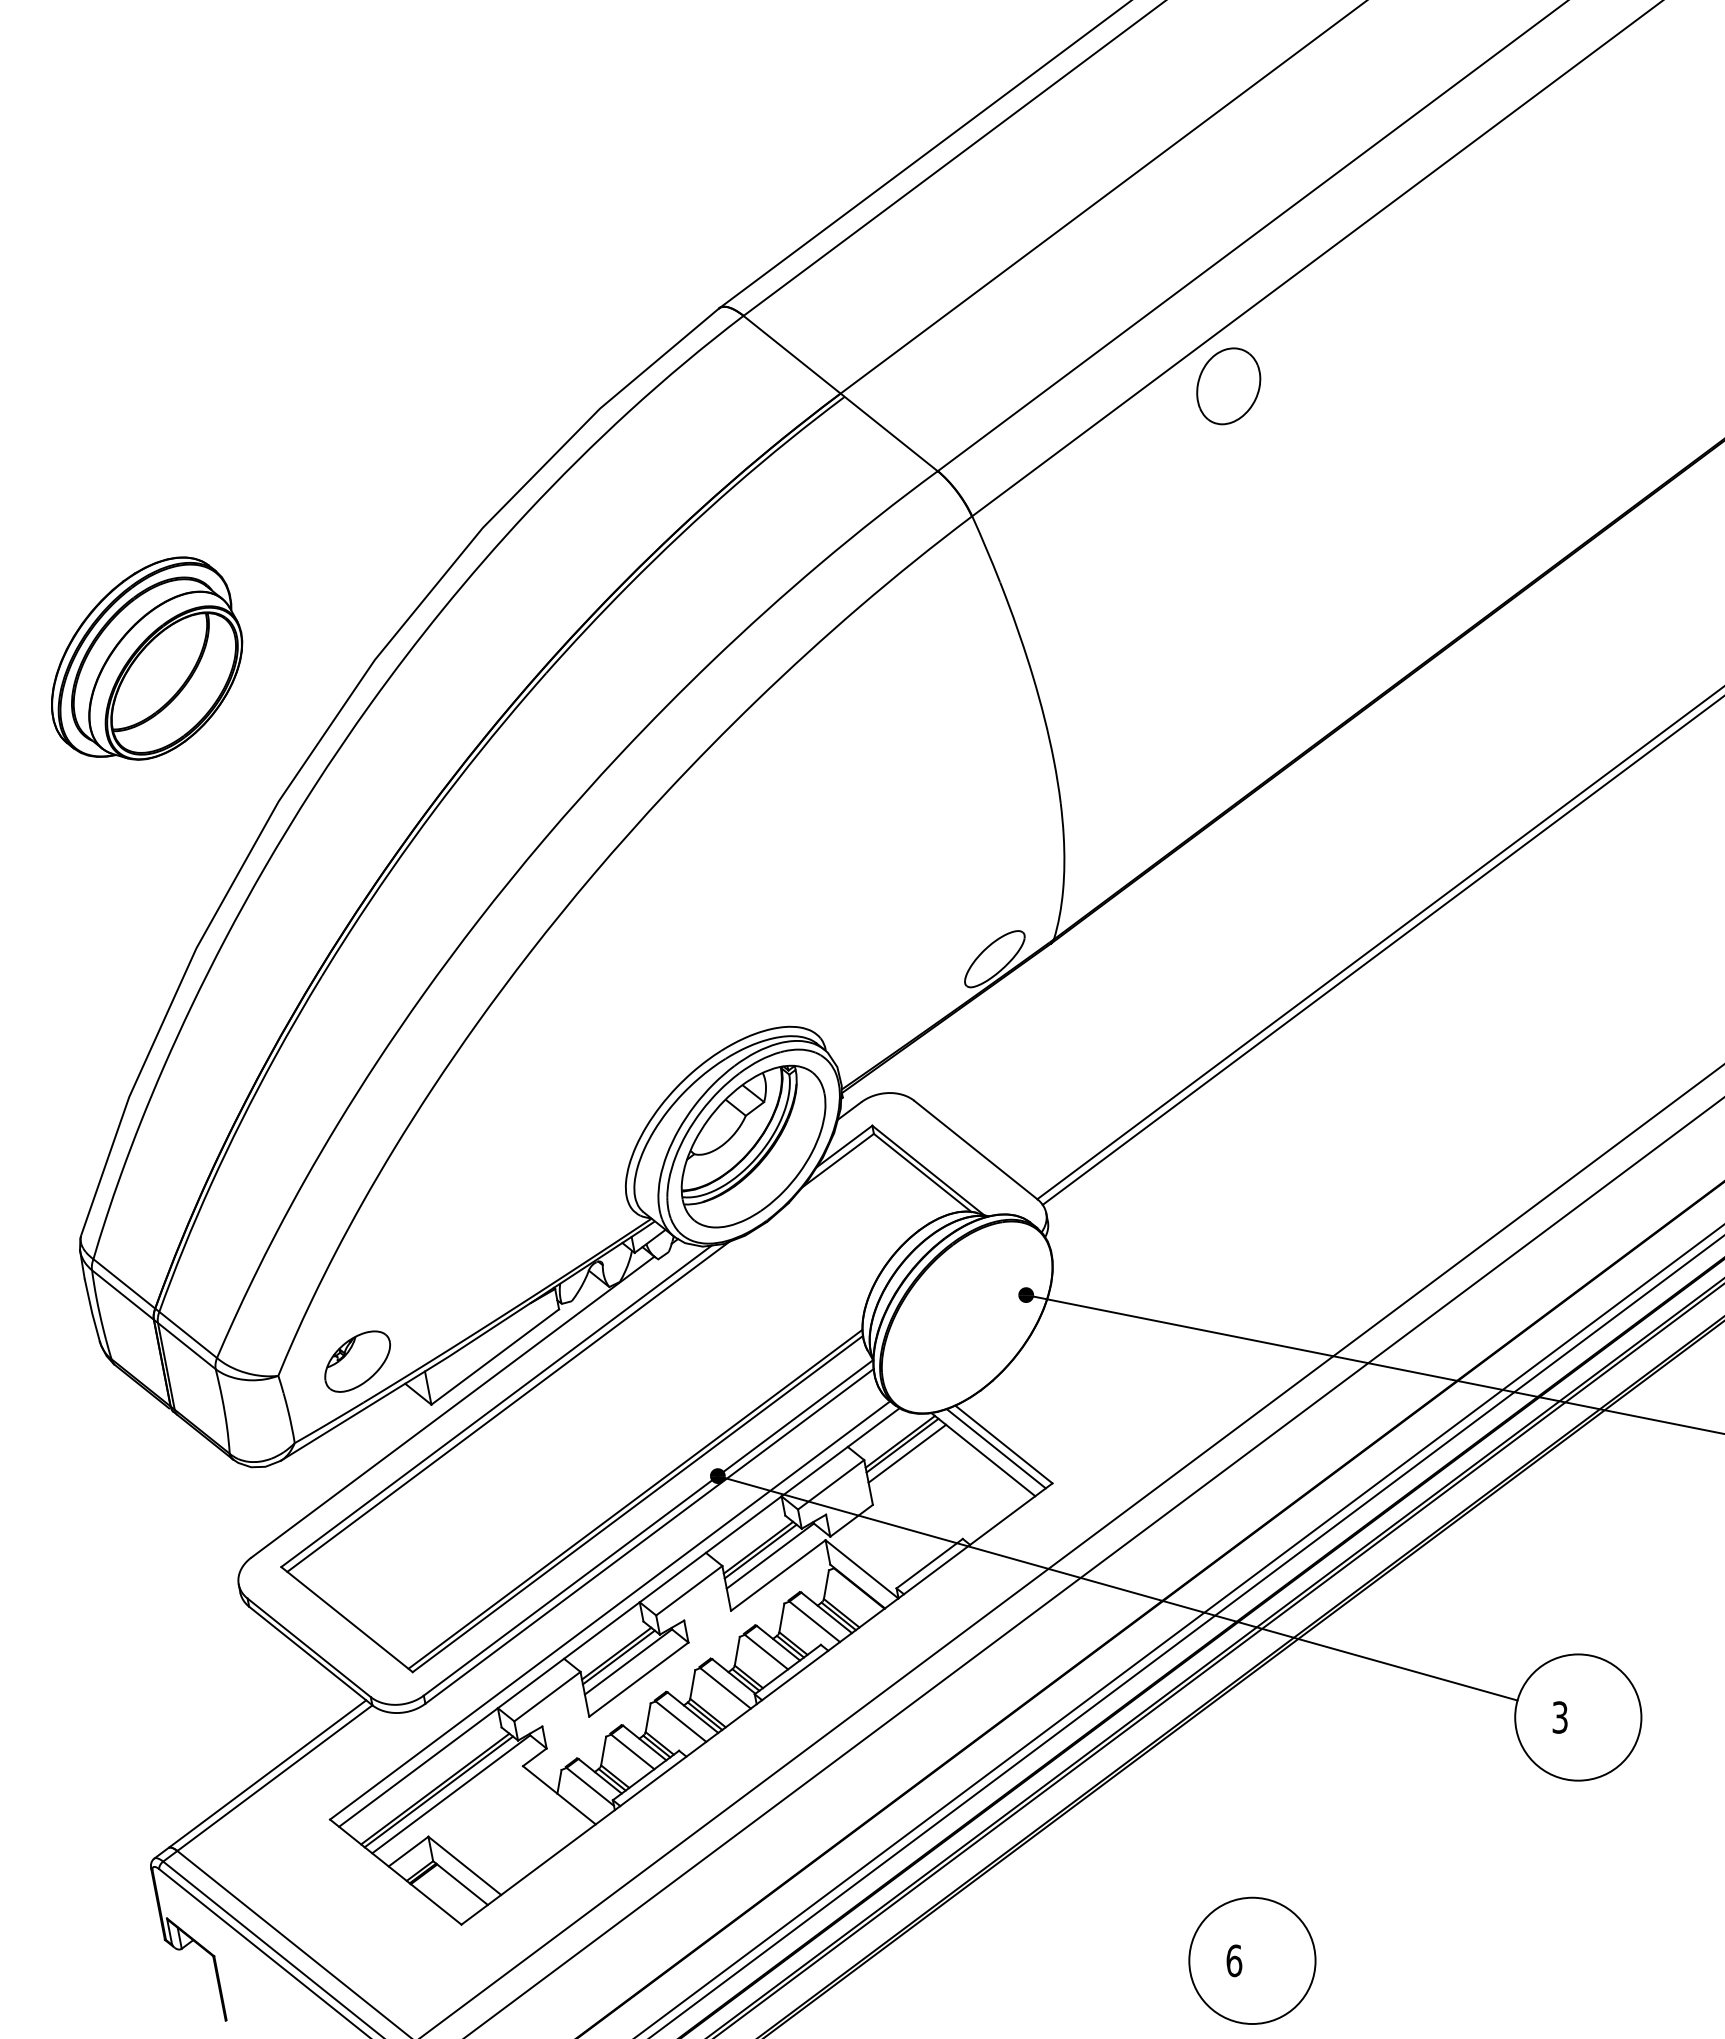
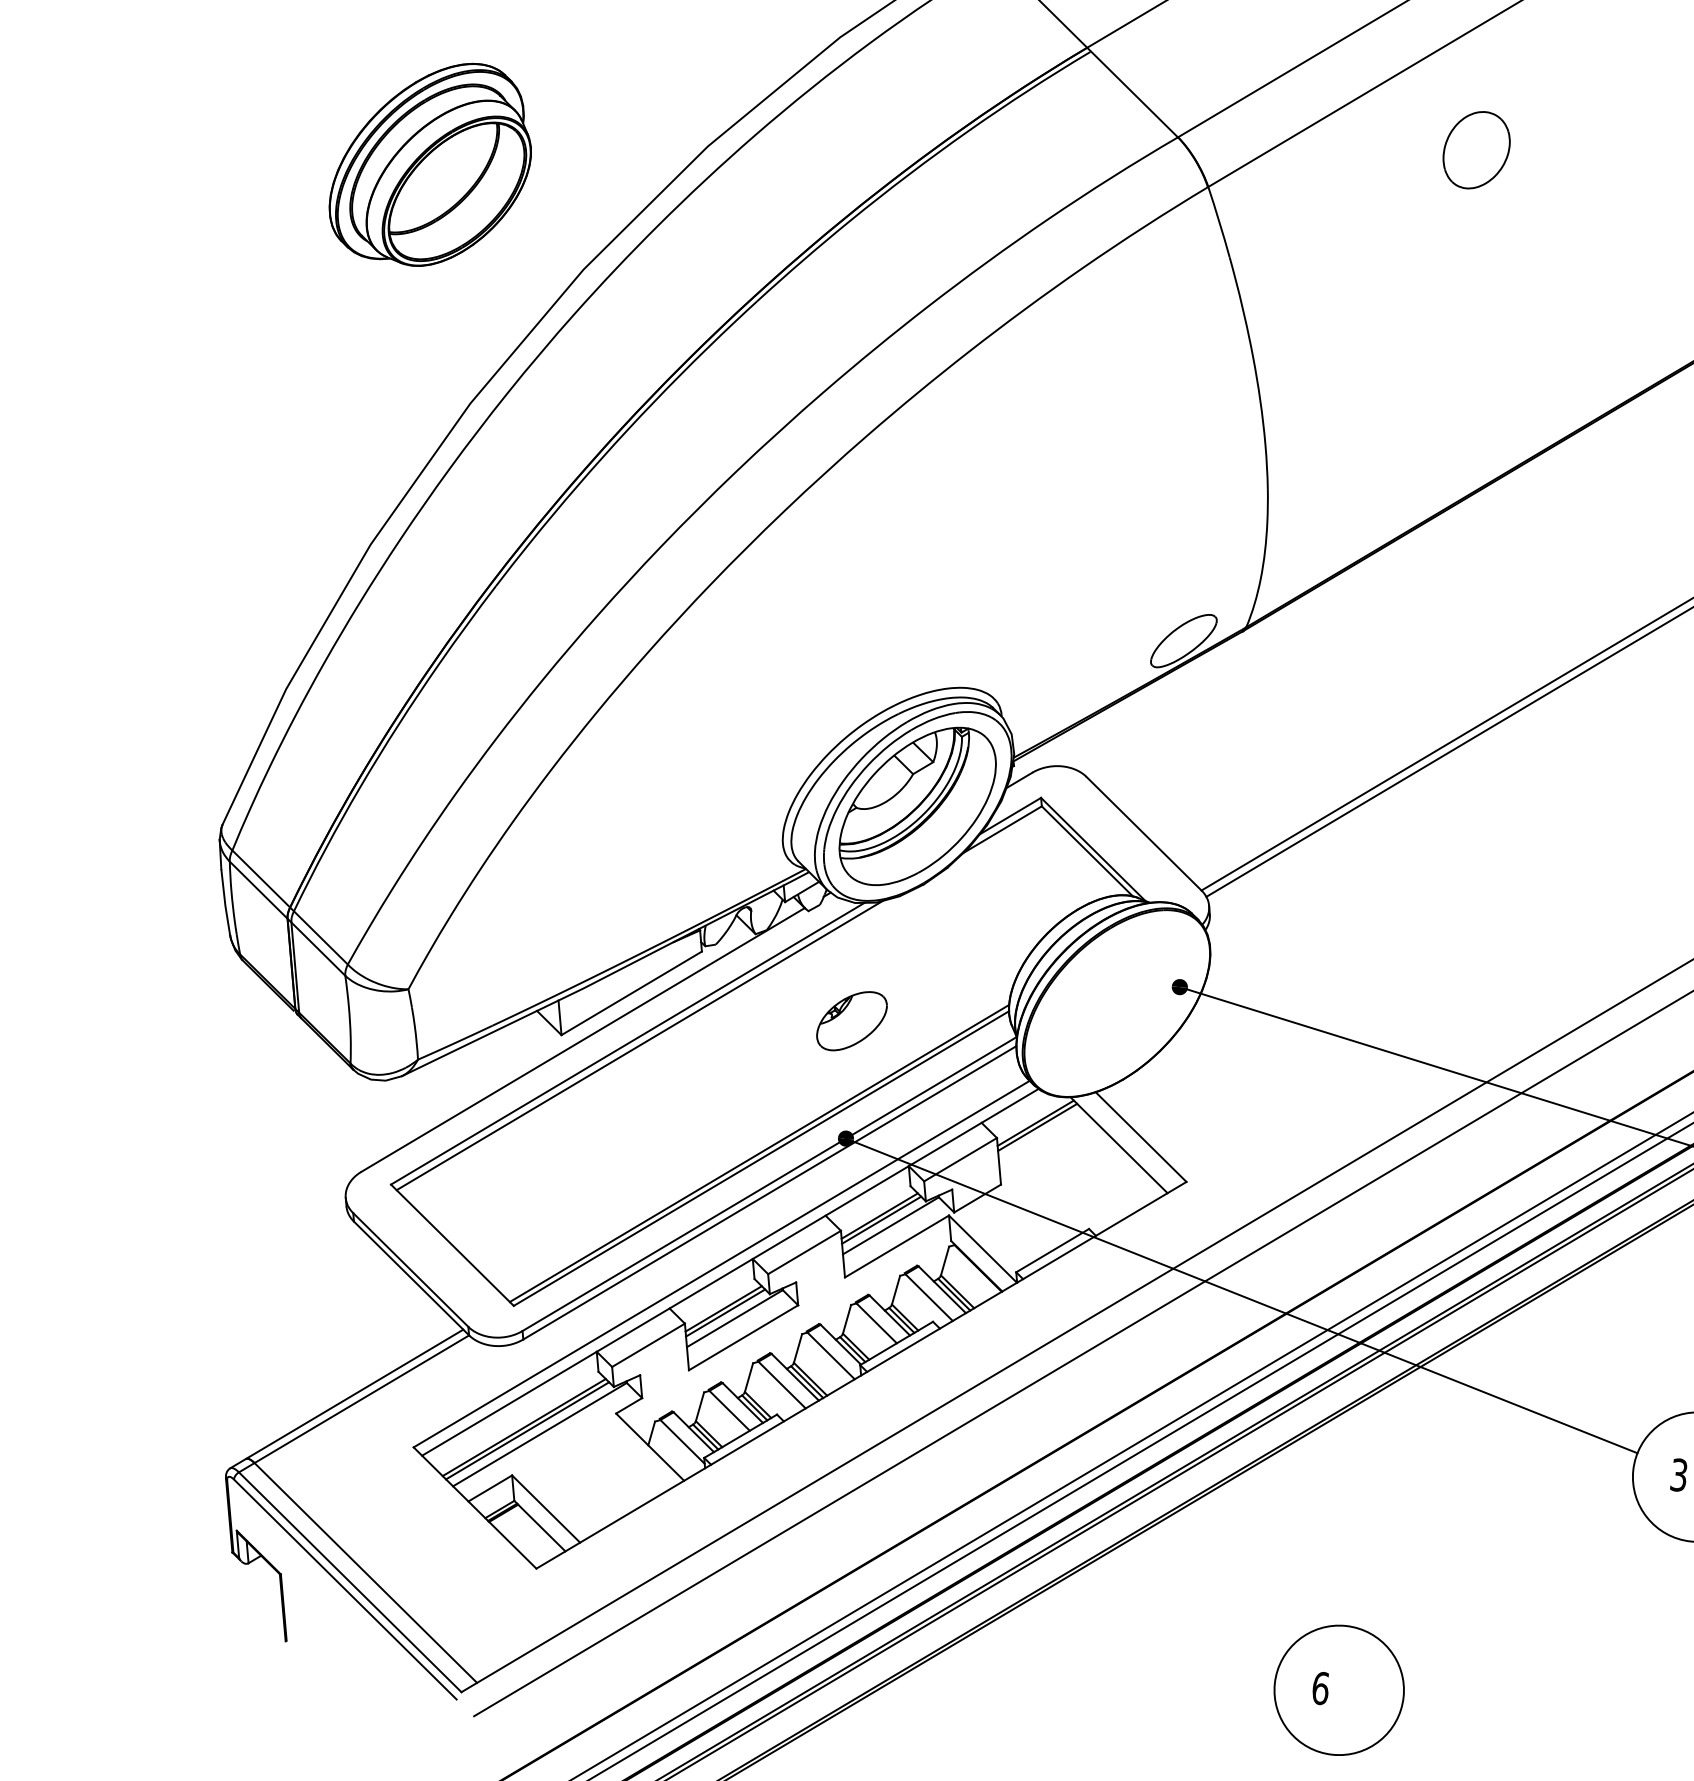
part: (1228, 386) -> (1476, 150), moved
part: (147, 658) -> (432, 163), moved
part: (357, 1361) -> (851, 1021), moved
line: (995, 1448) -> (1132, 1140), removed
line: (907, 1453) -> (1041, 1135), removed

